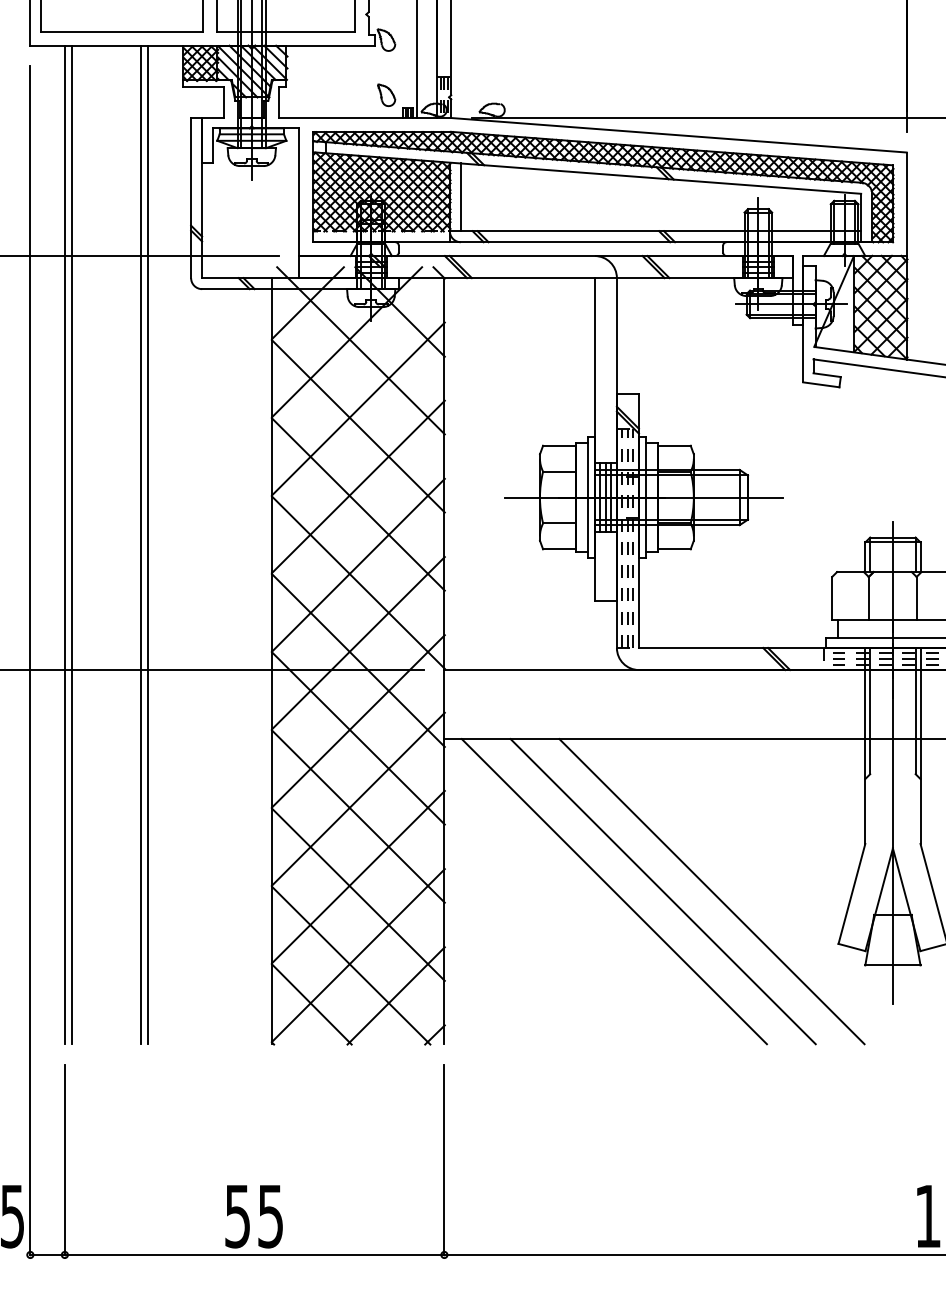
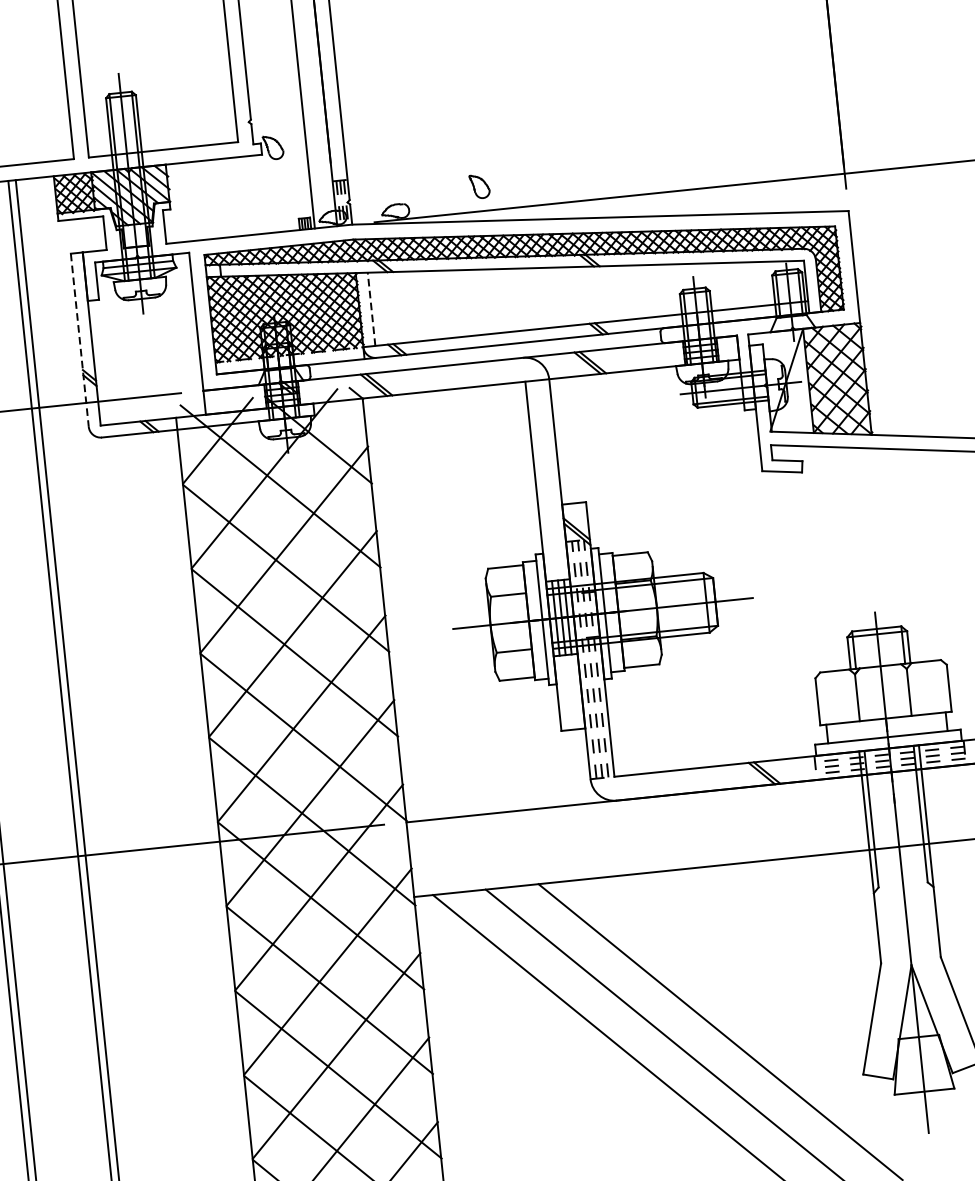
part: (386, 94) -> (479, 185), moved
line: (460, 197) -> (371, 309), solid -> dashed
line: (191, 198) -> (80, 340), solid -> dashed

